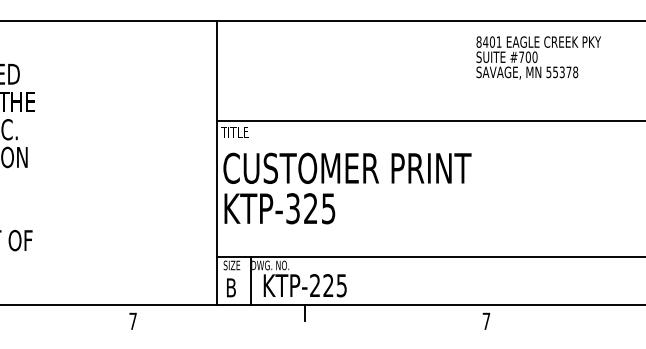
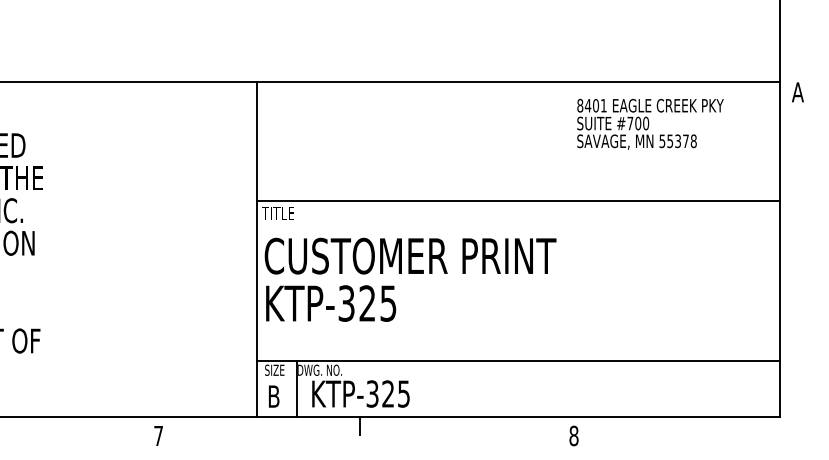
text: (538, 57) -> (650, 123), moved
text: (315, 285) -> (372, 393), KTP-225 -> KTP-325
text: (486, 320) -> (573, 435), 7 -> 8

